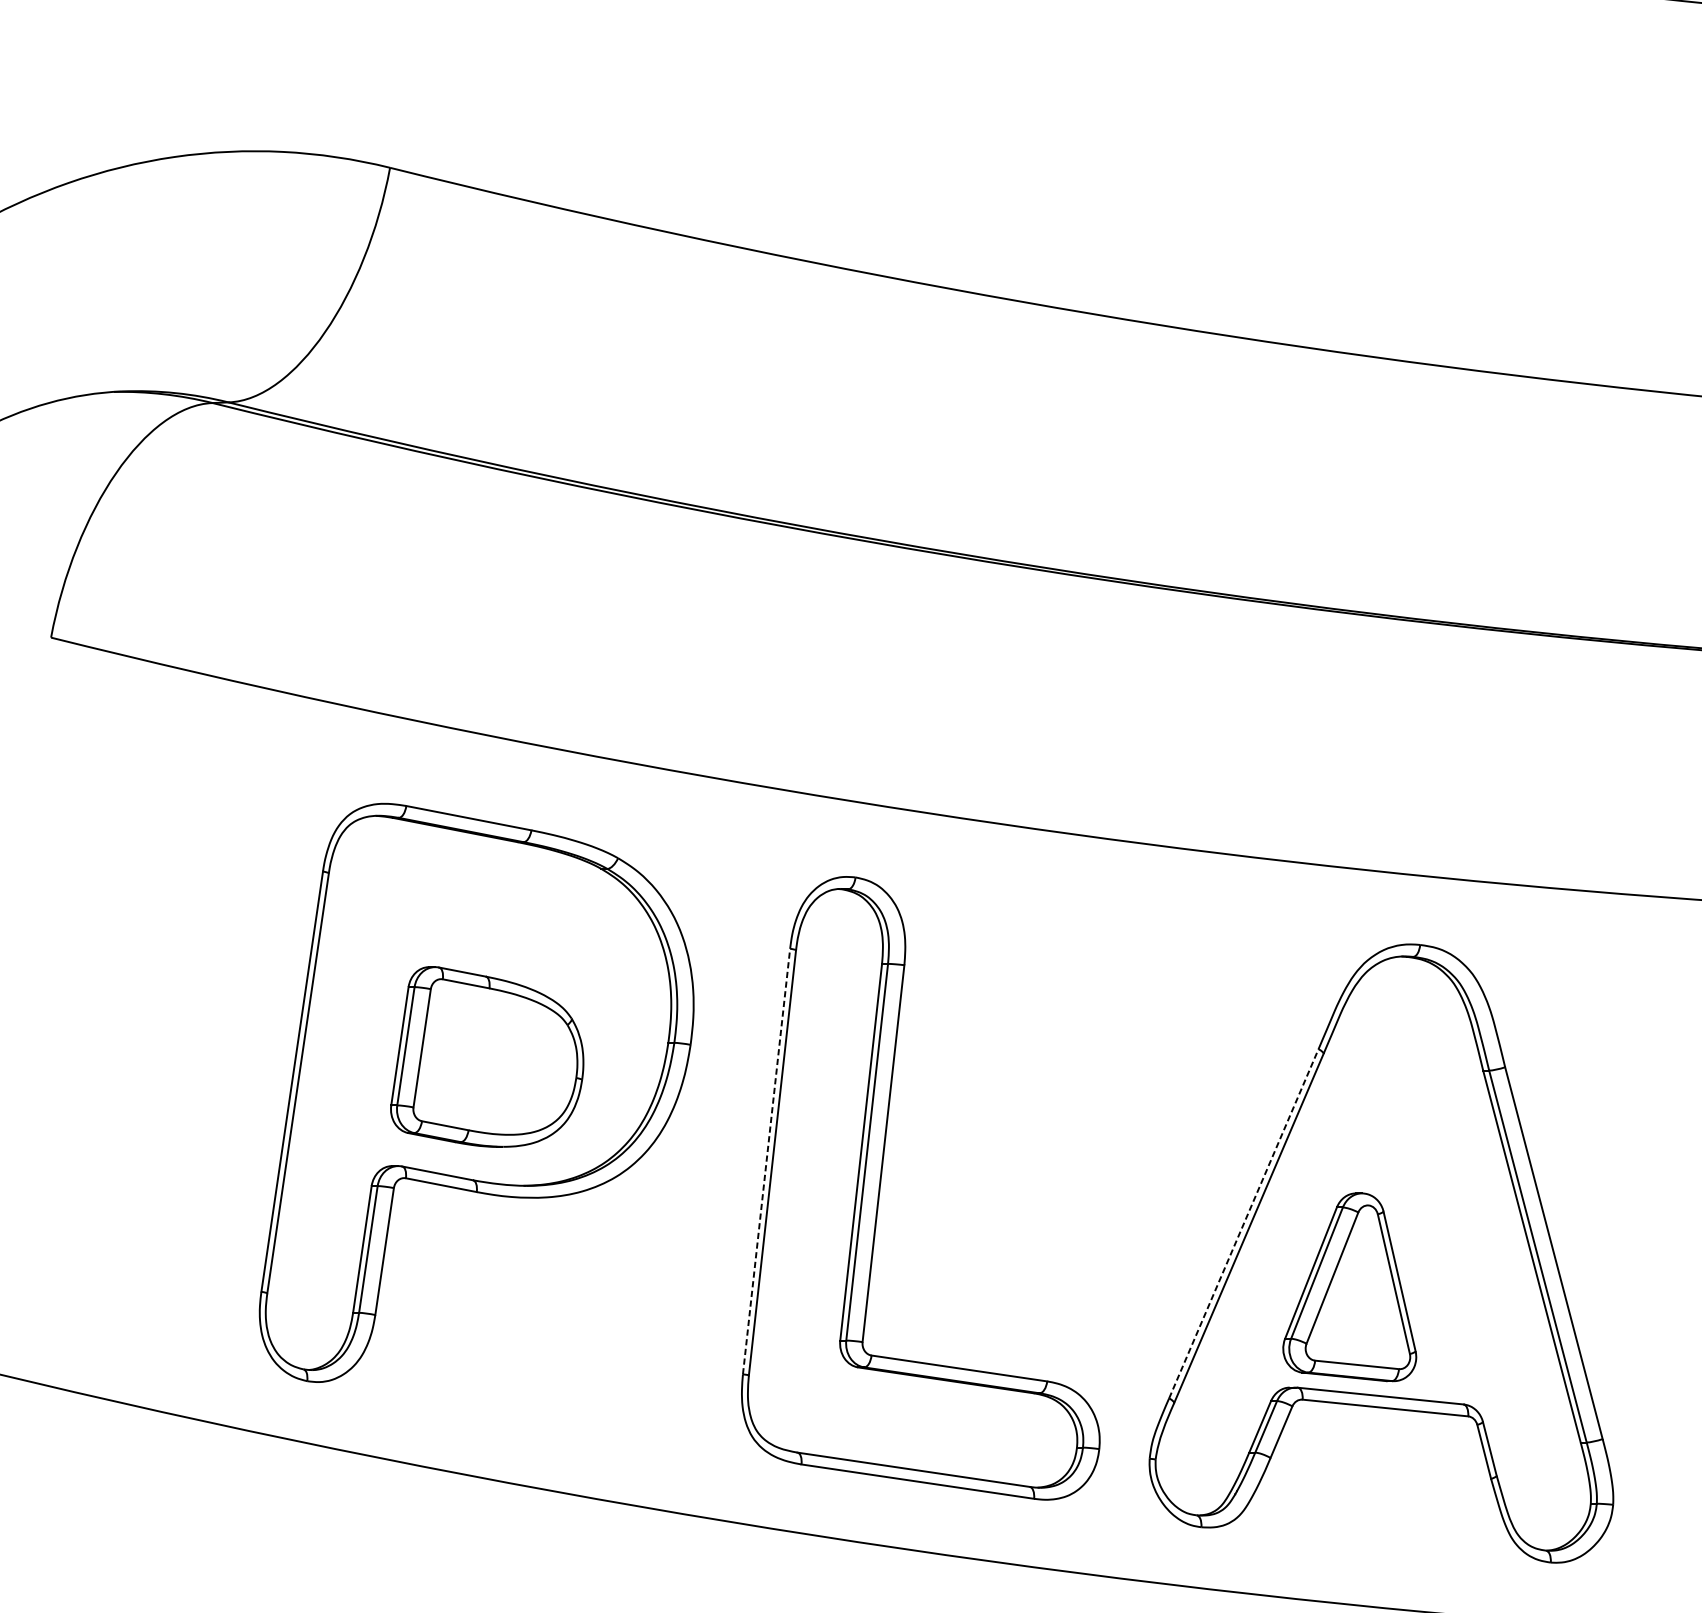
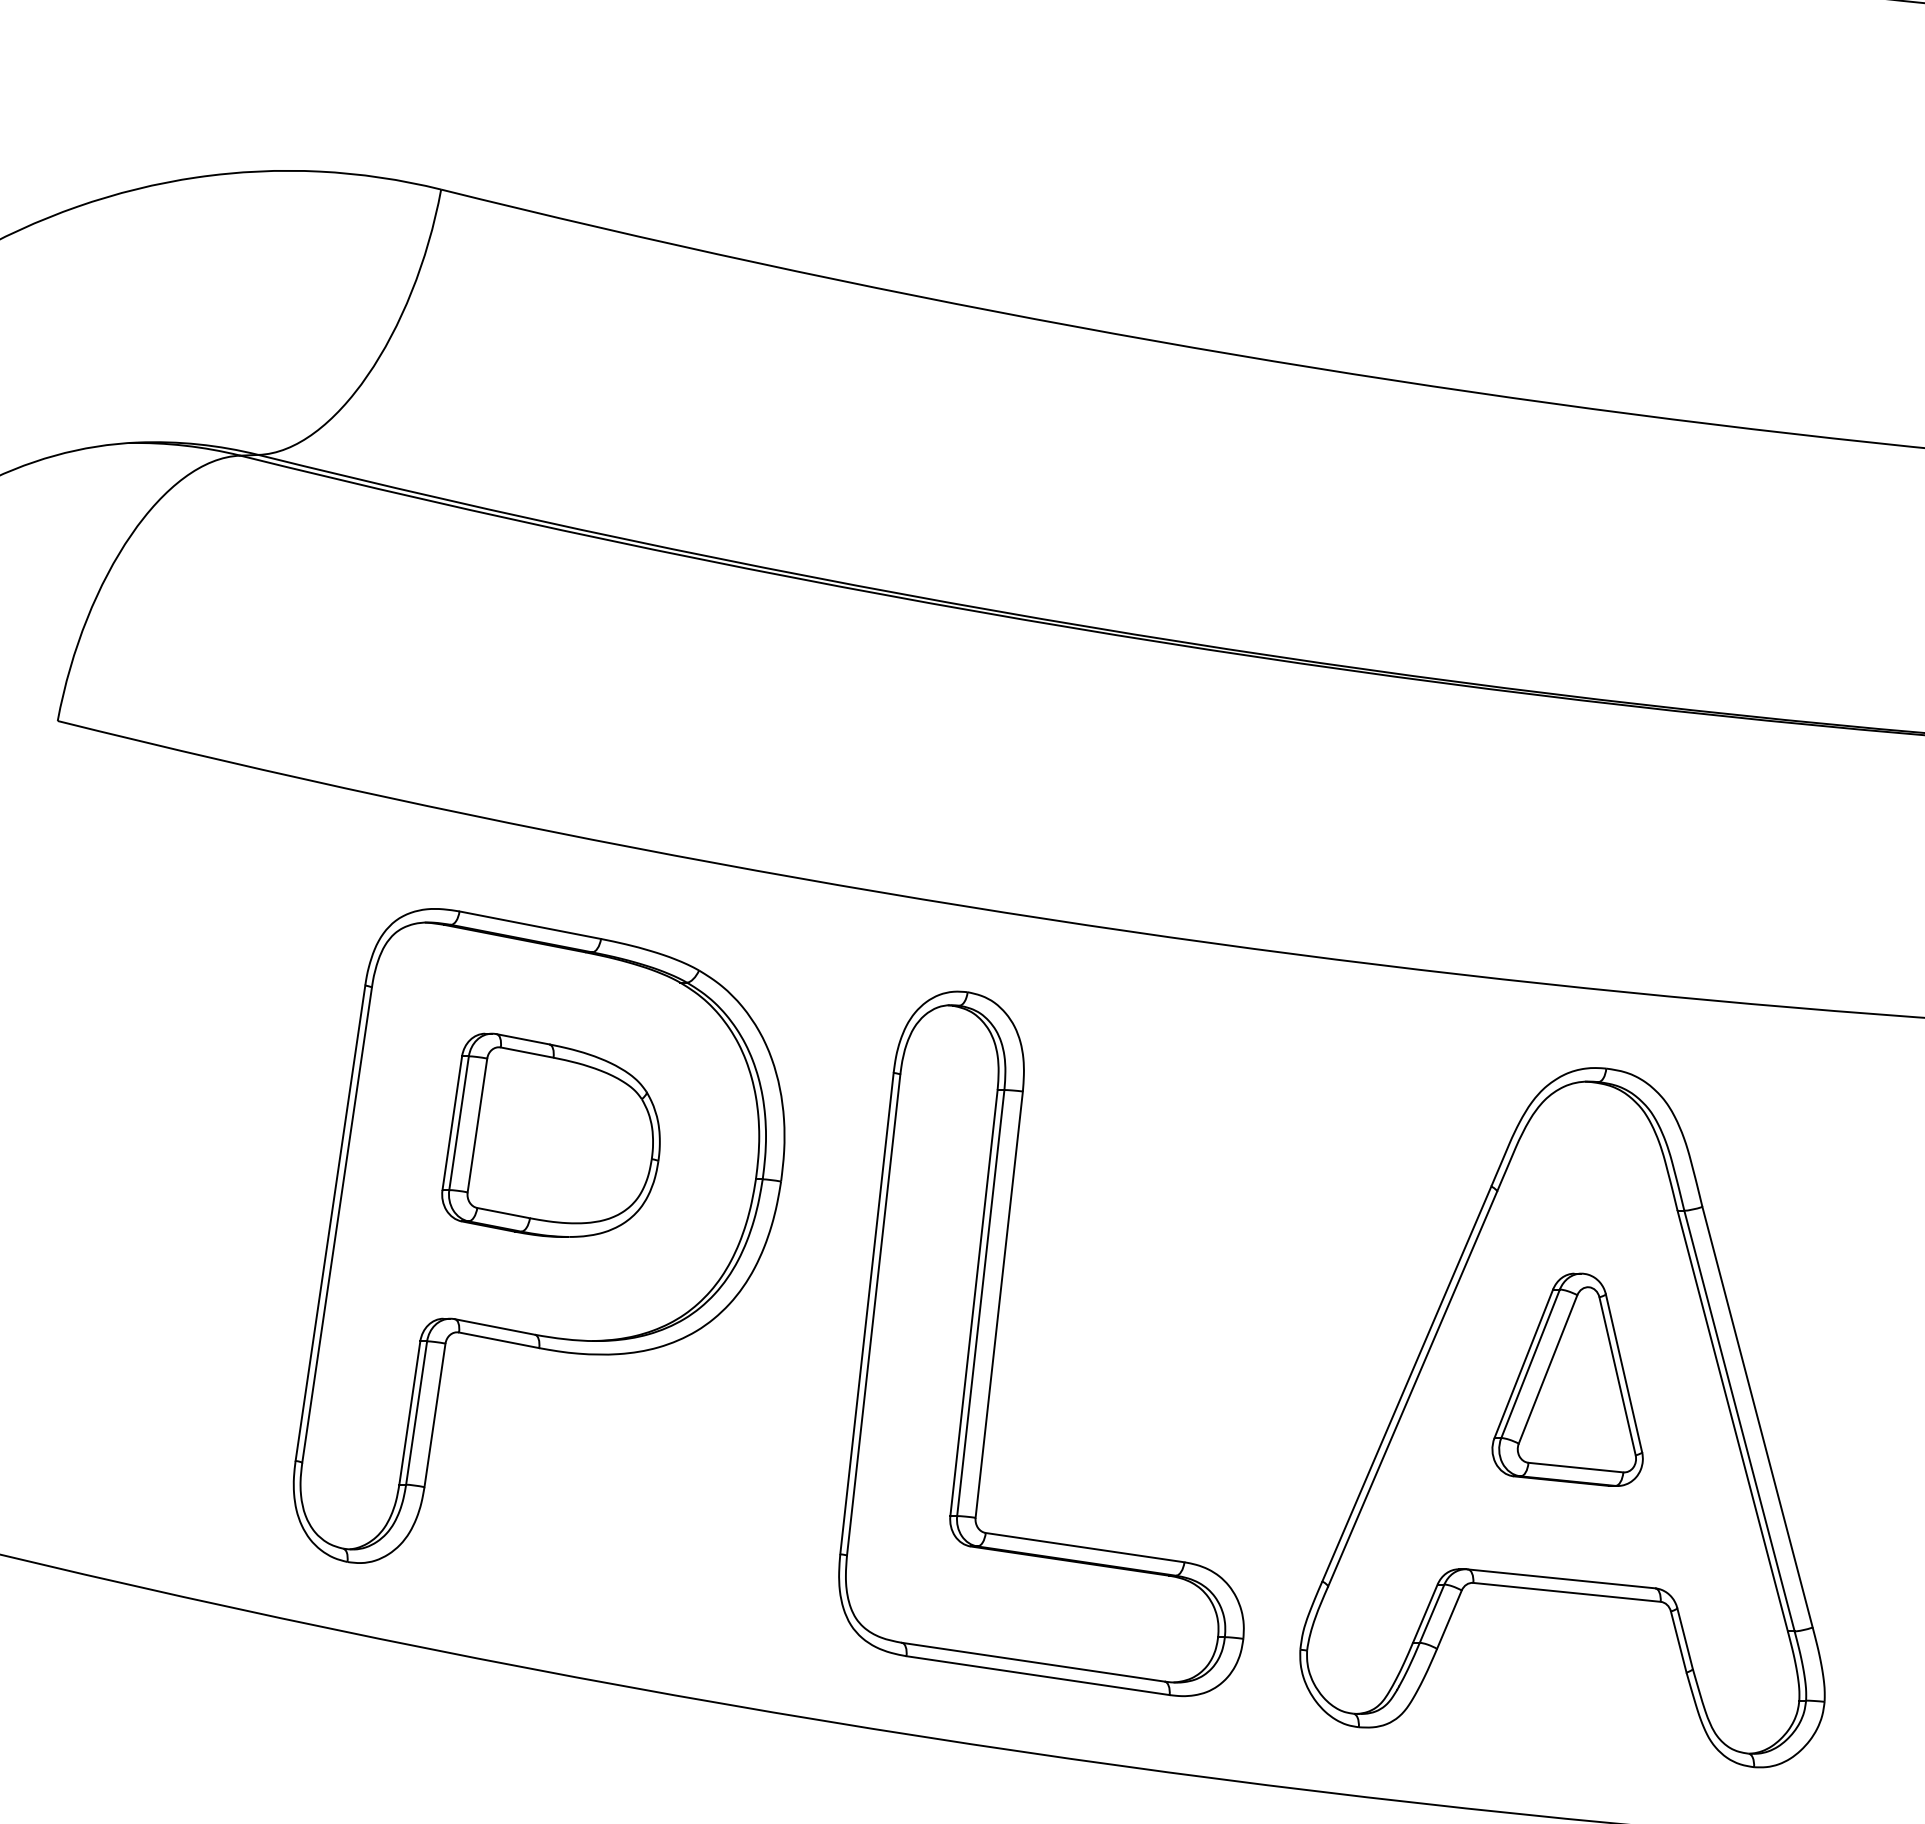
part: (486, 1056) -> (550, 1134), moved
line: (767, 1161) -> (867, 1313), dashed -> solid
line: (1243, 1223) -> (1406, 1383), dashed -> solid
part: (1349, 1287) -> (1567, 1379), moved

